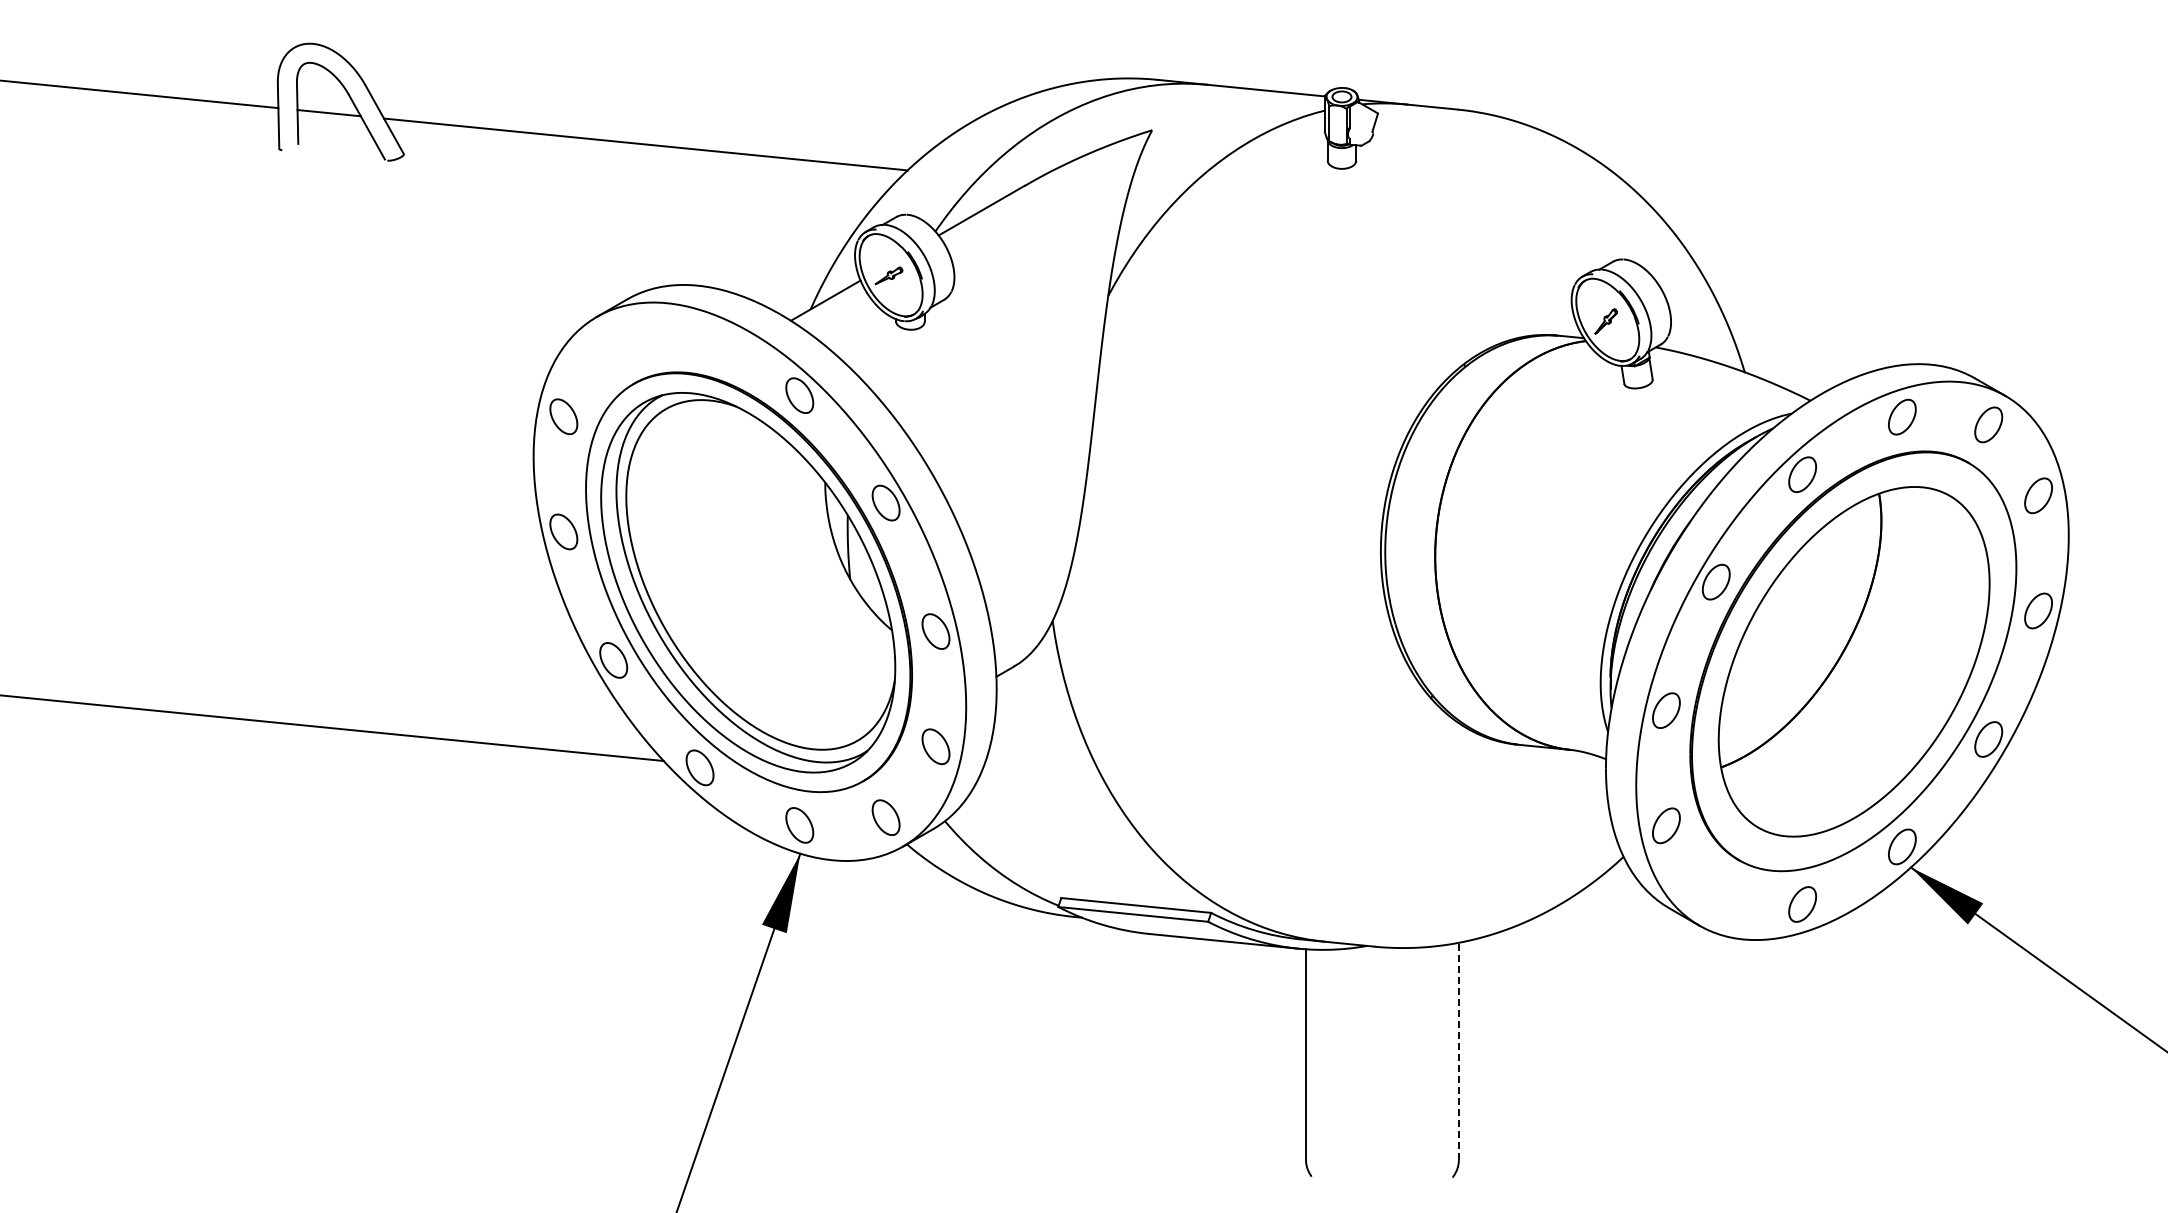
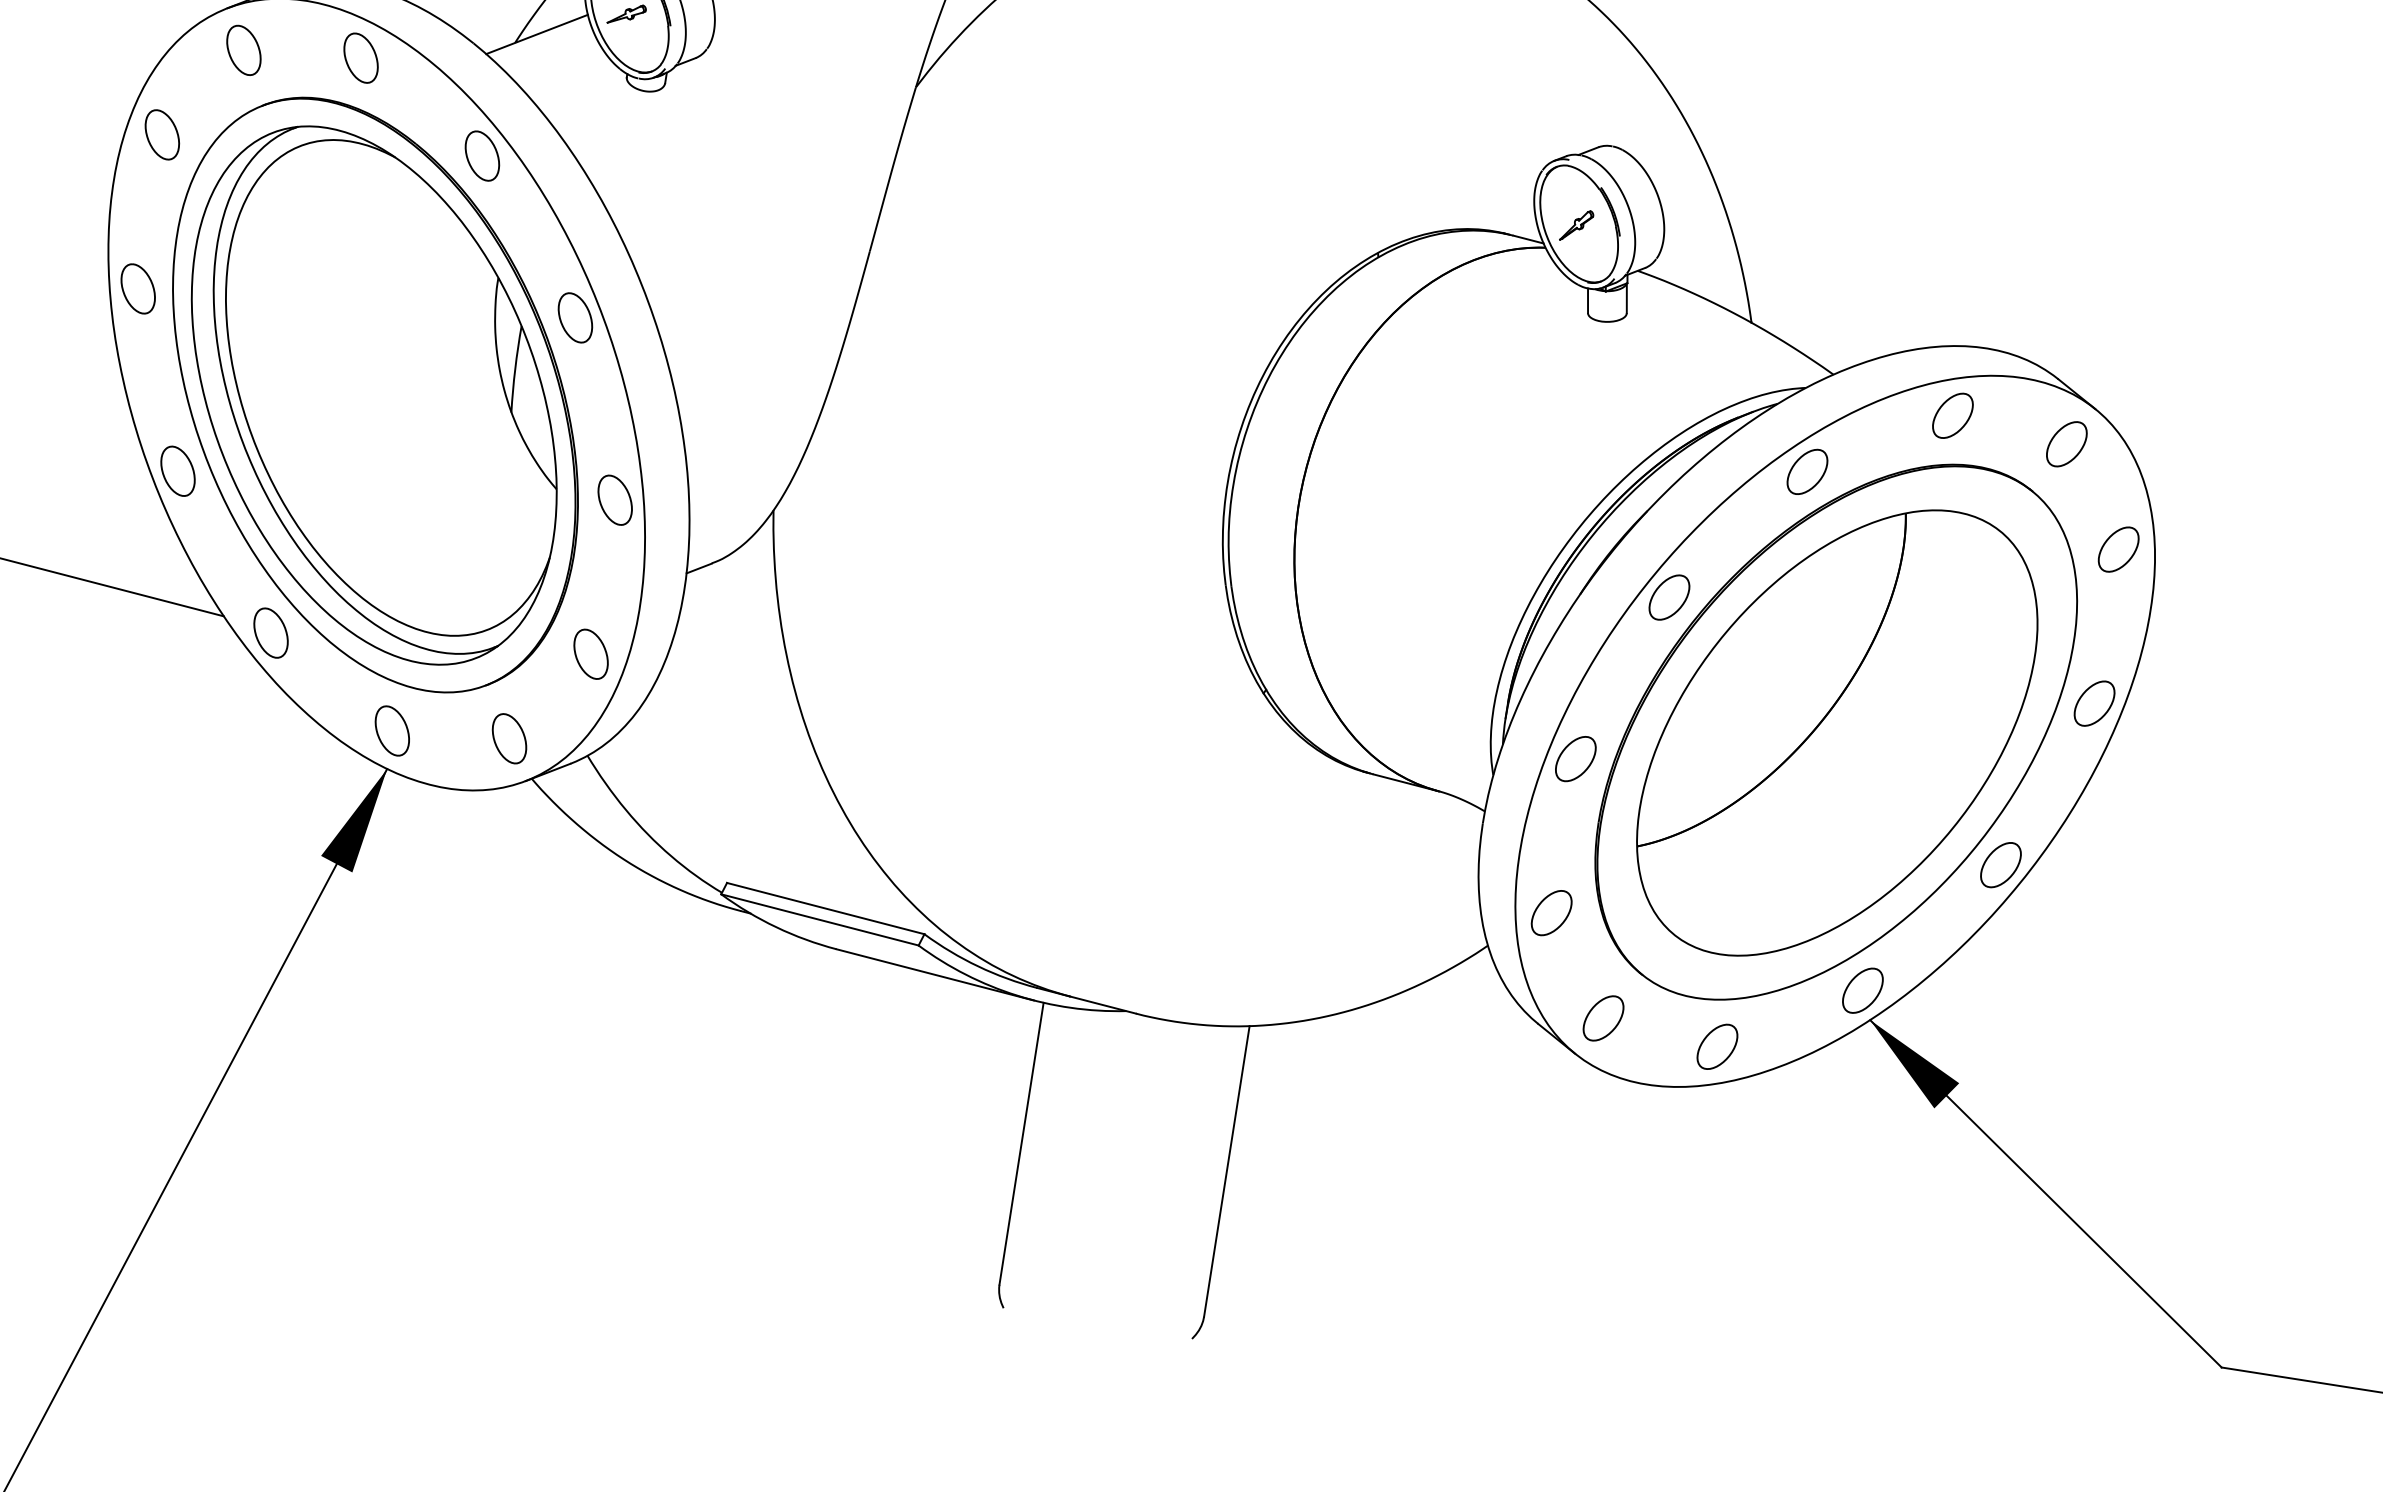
part: (699, 337) -> (360, 57), added
part: (613, 345) -> (243, 49), added
part: (1715, 896) -> (1602, 1017), added
line: (1458, 1051) -> (1226, 1171), dashed -> solid

